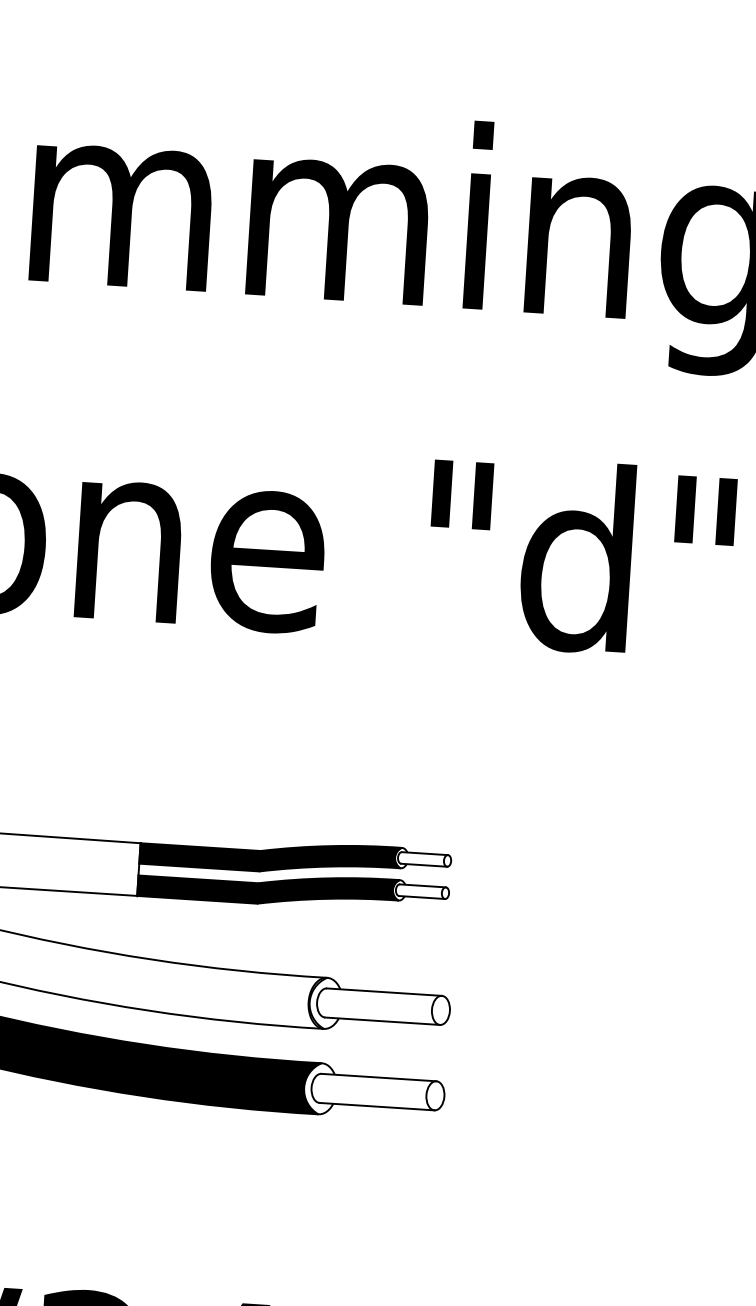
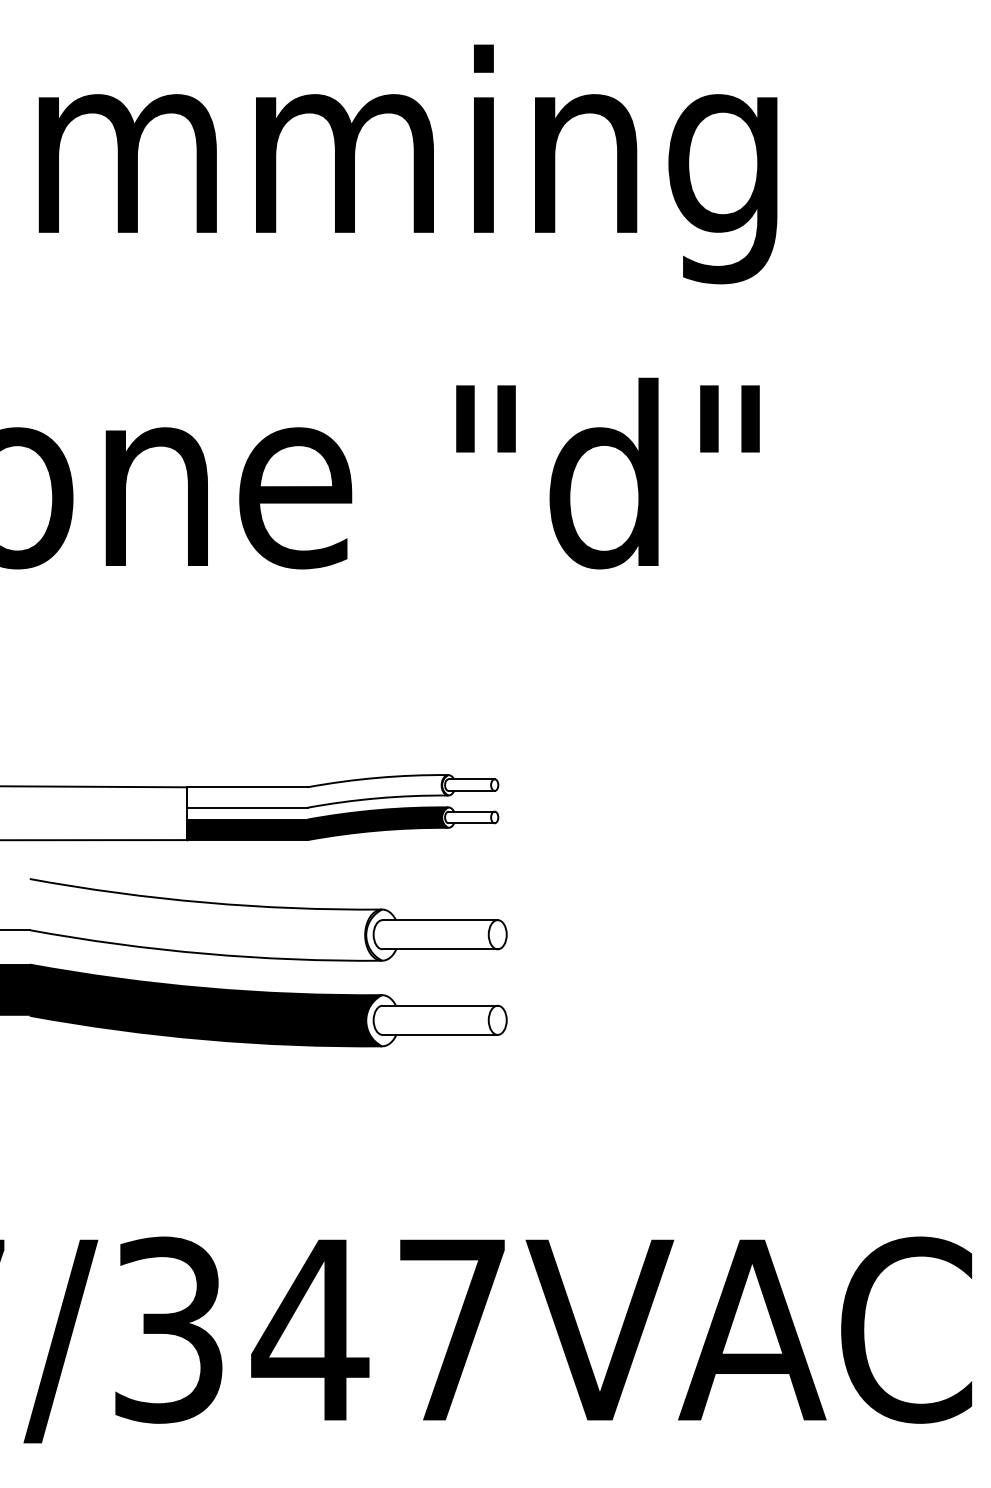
fill: (270, 855) -> (317, 791), removed

